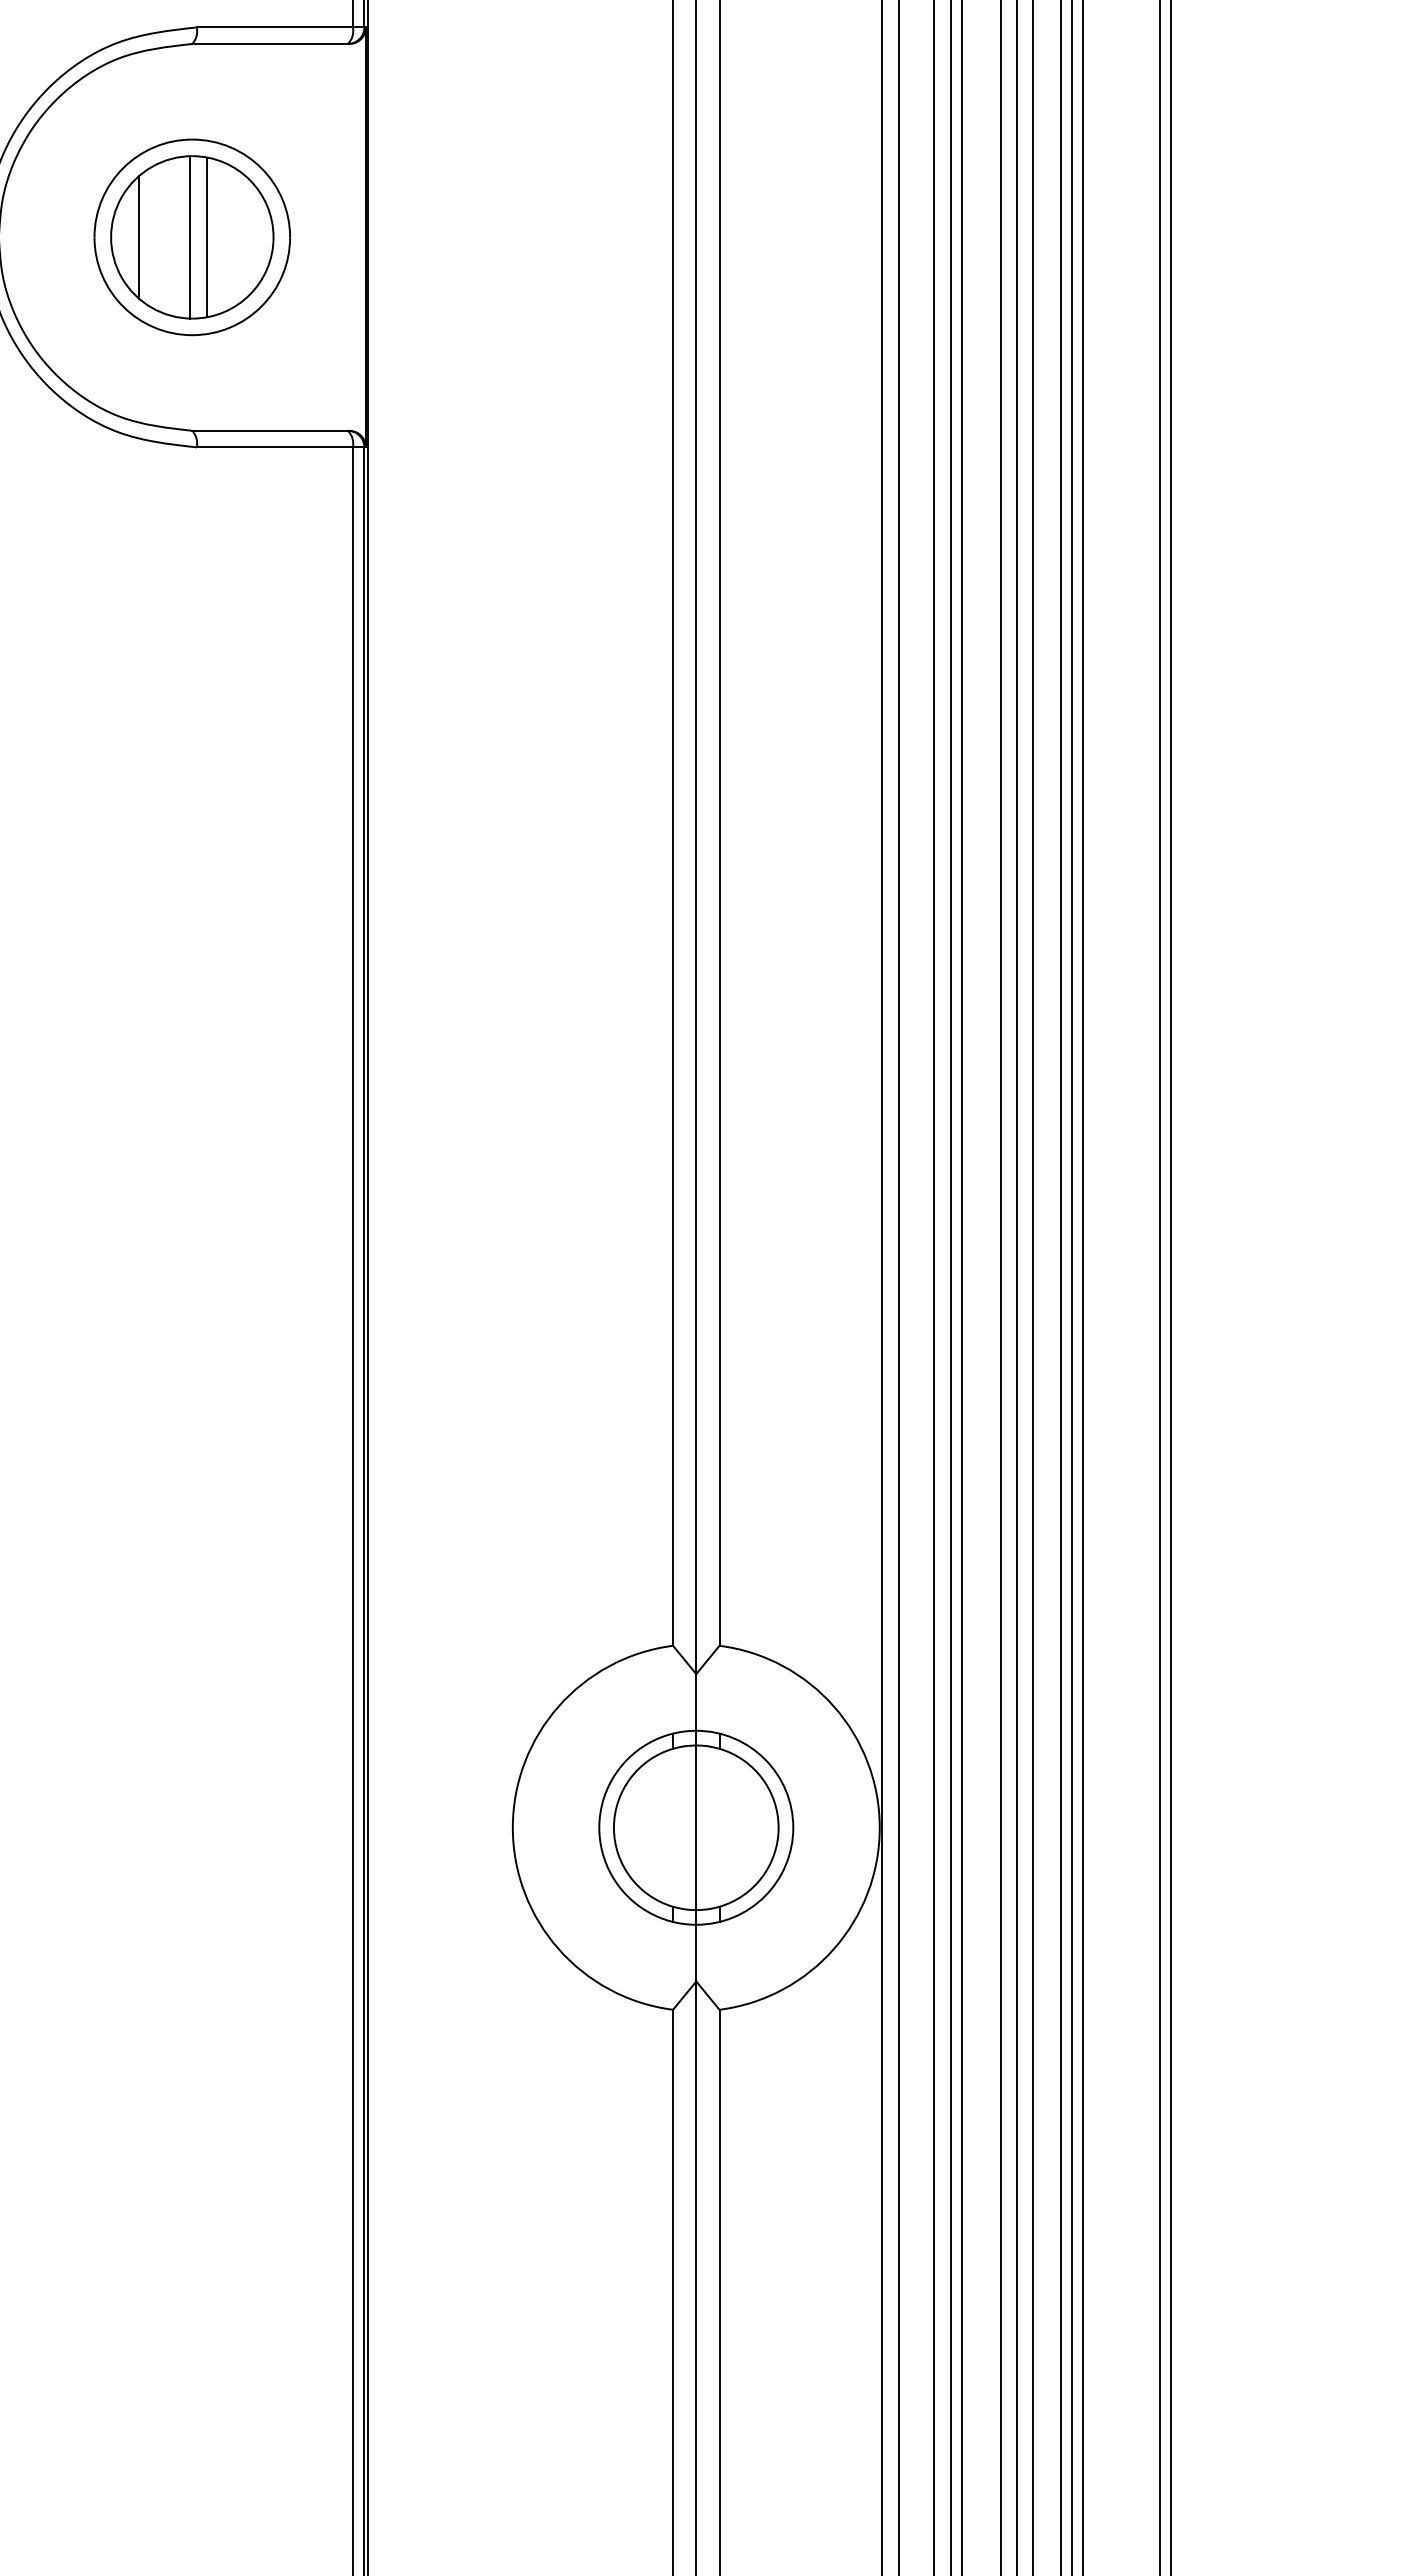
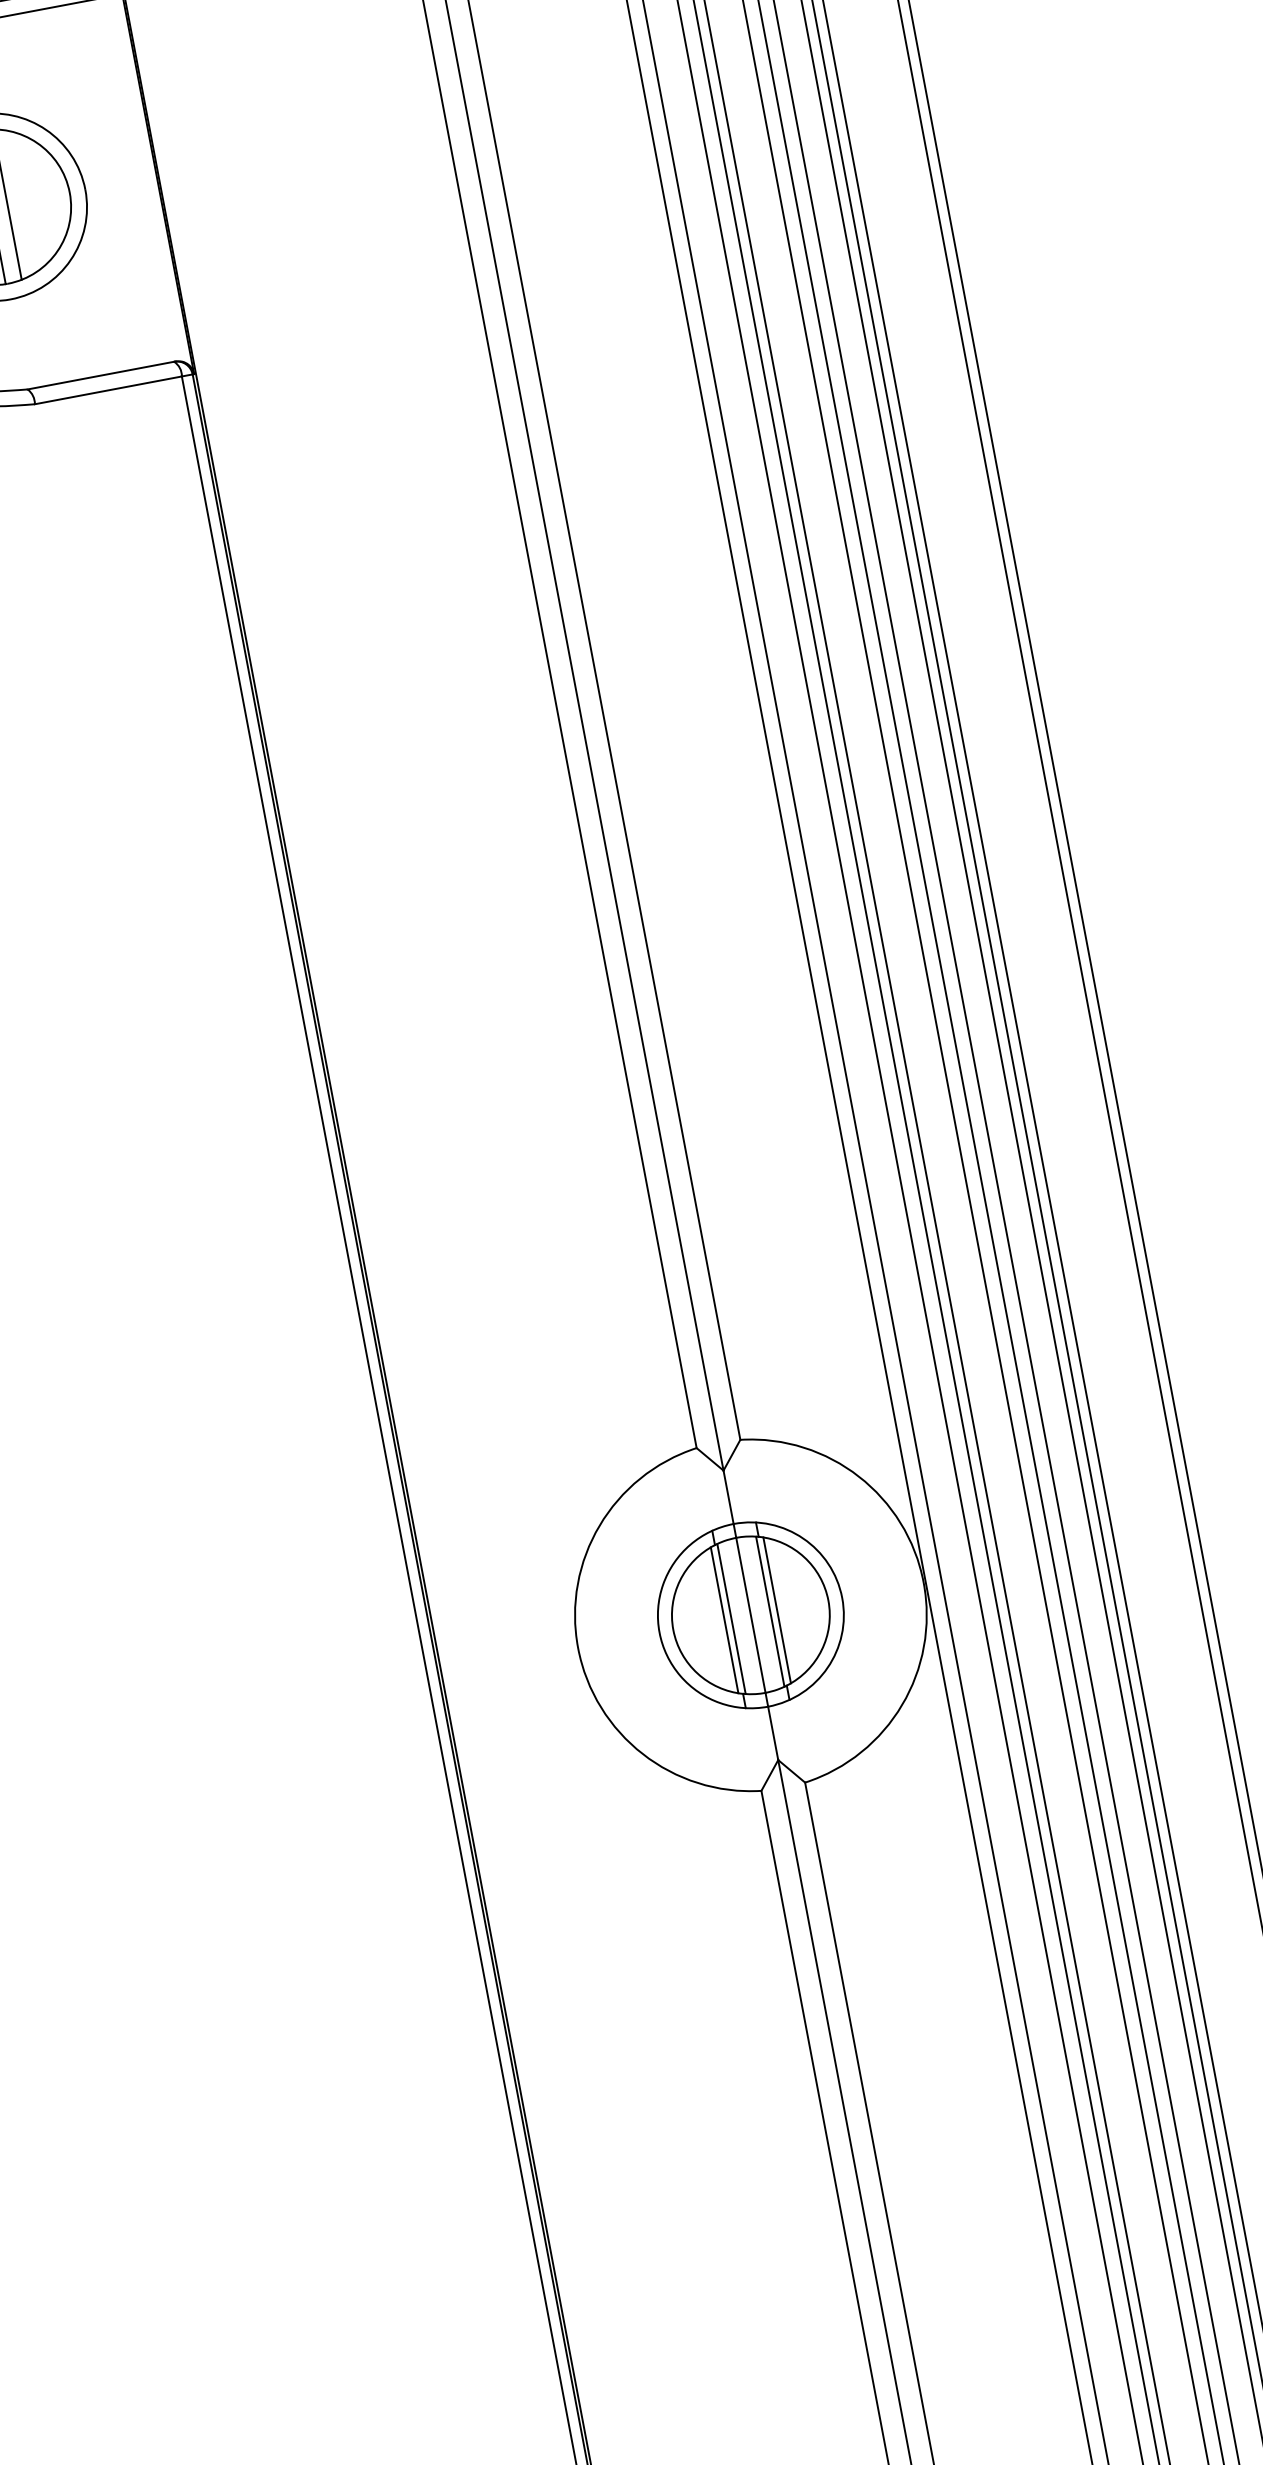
line: (668, 1827) -> (724, 1620), added
line: (675, 1827) -> (731, 1618), added
line: (716, 1827) -> (769, 1611), added
line: (724, 1827) -> (777, 1610), added

